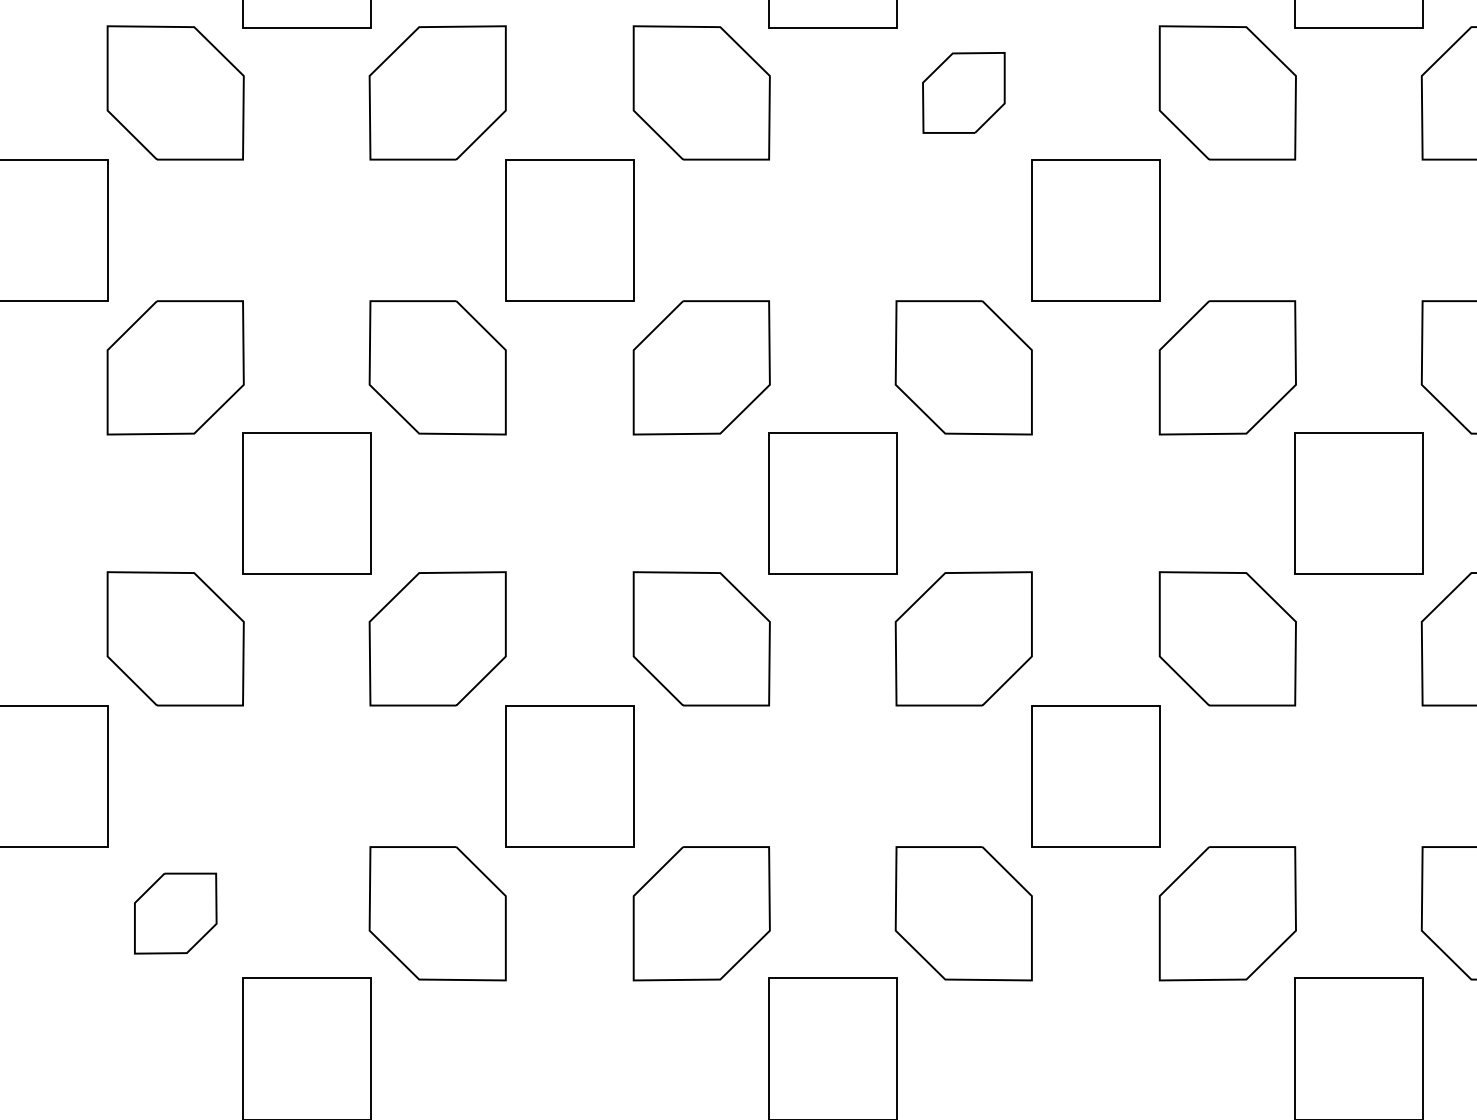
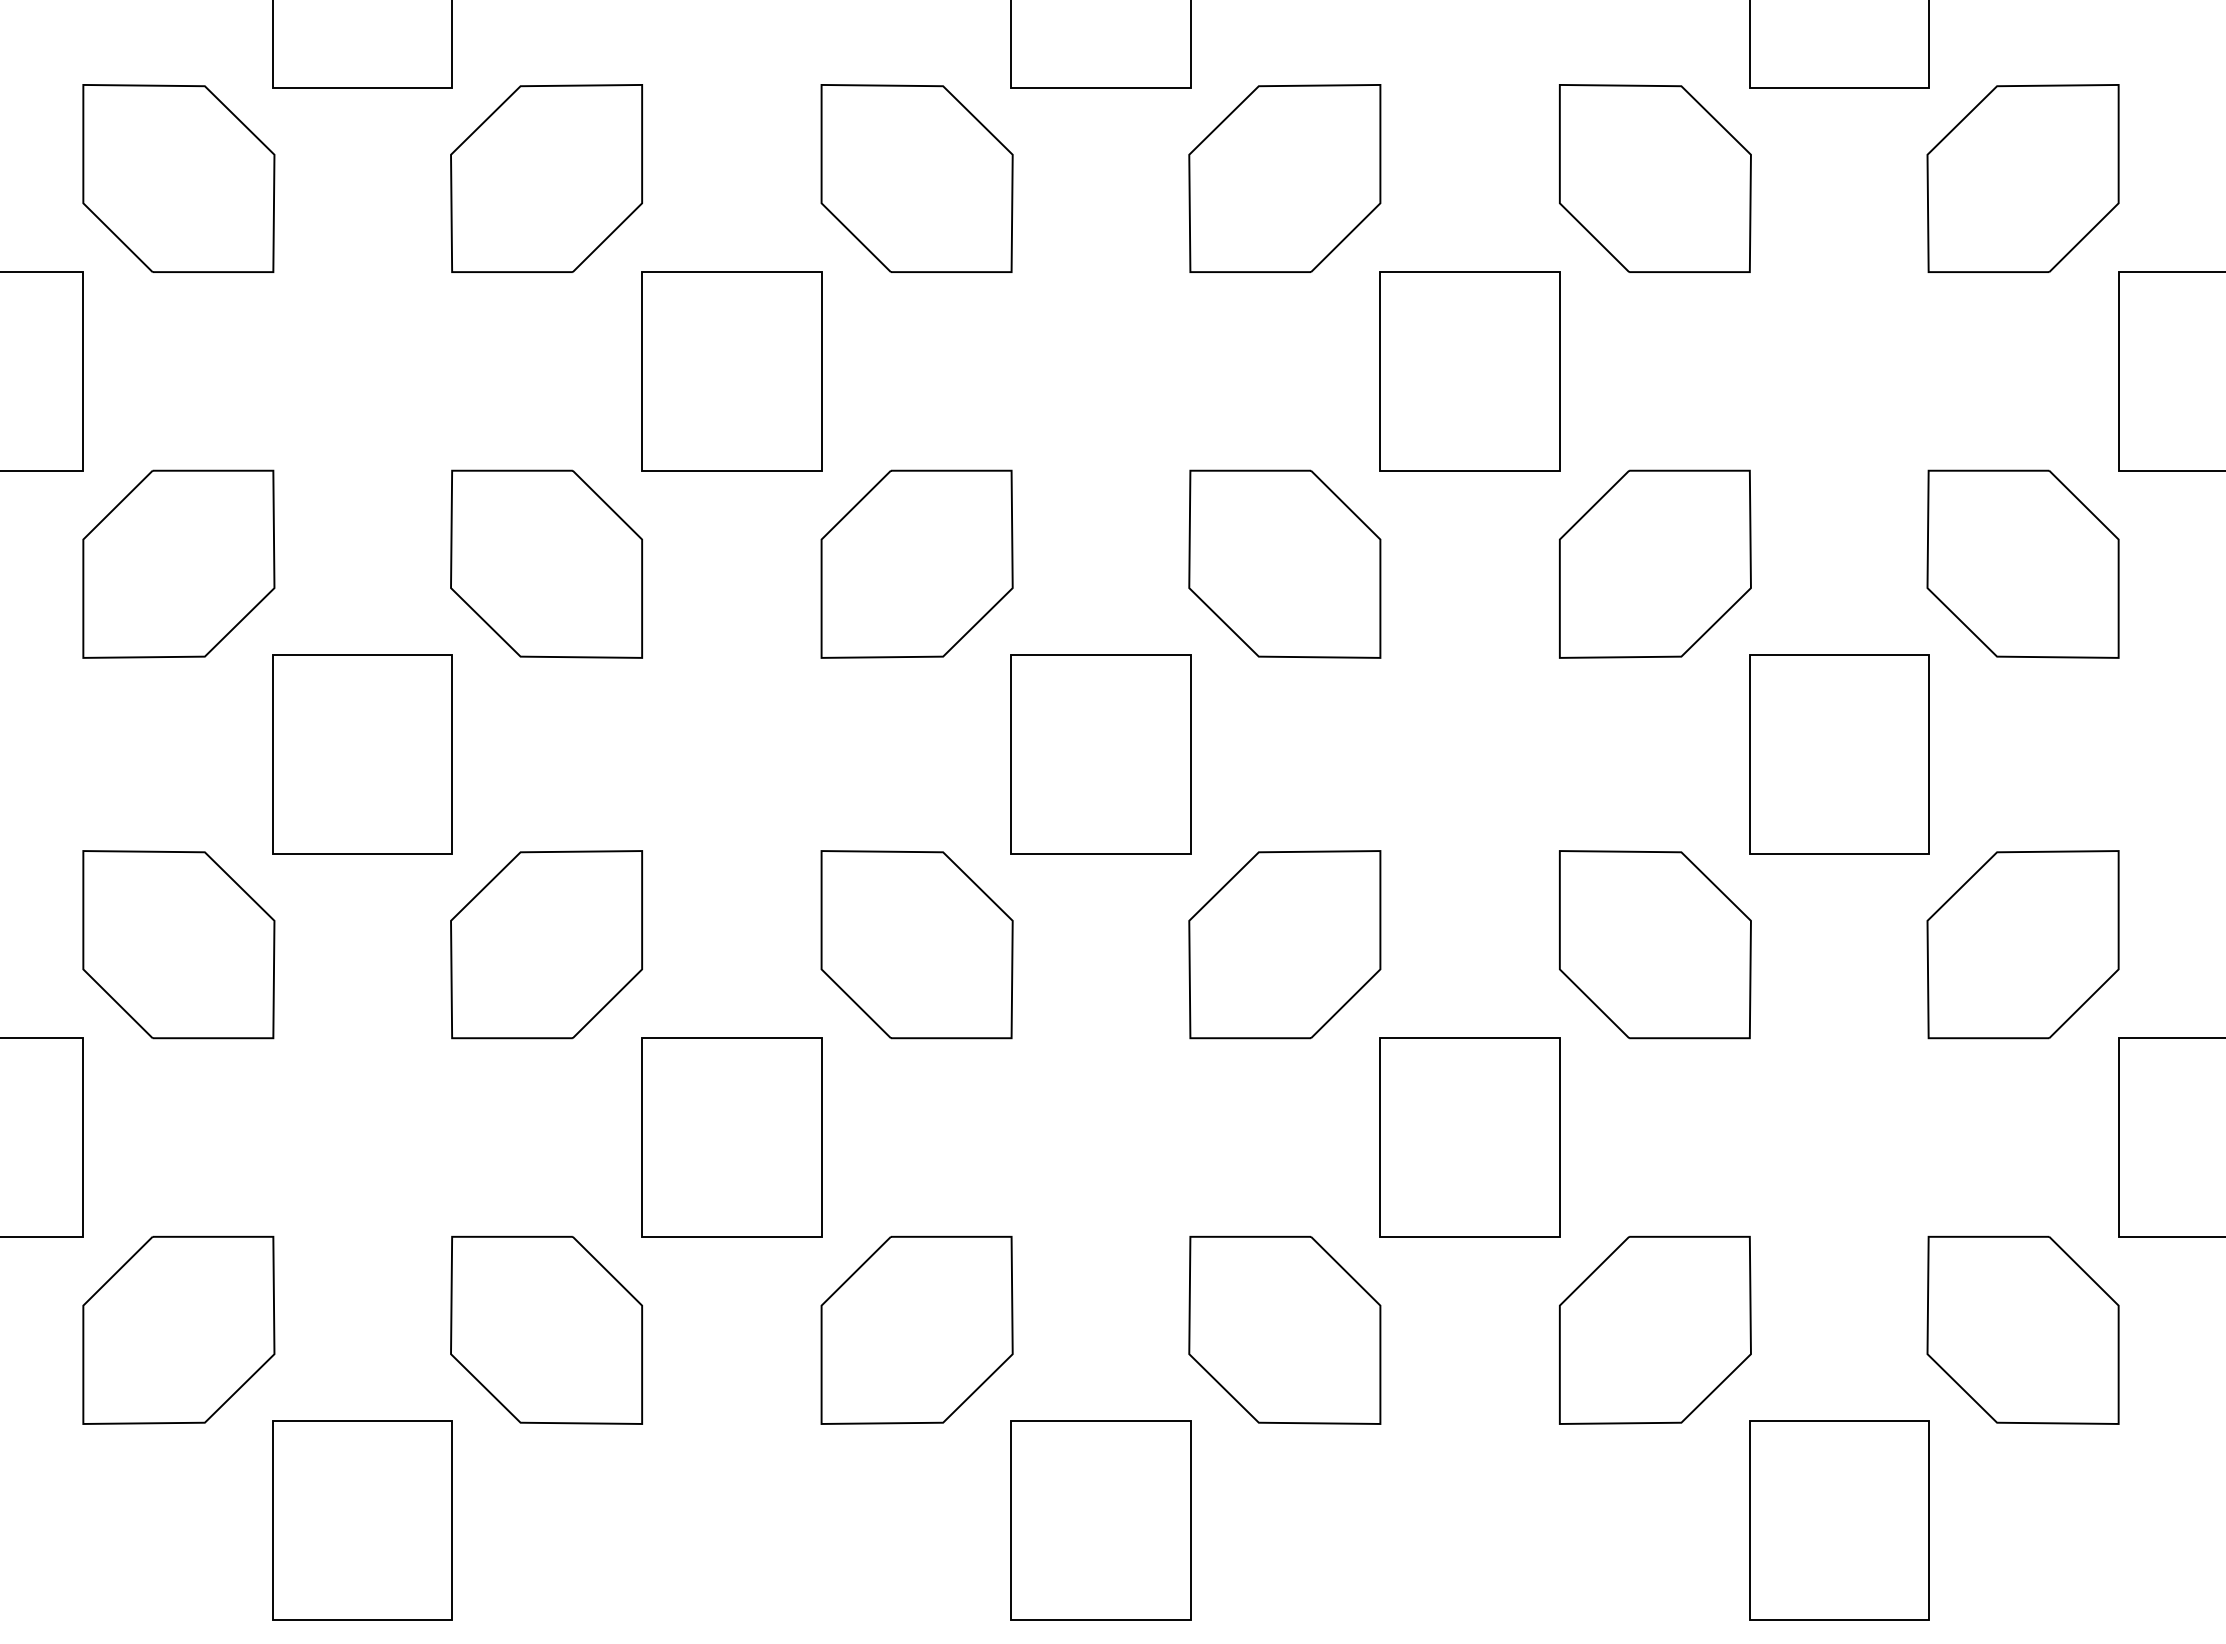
part: (963, 92) -> (1284, 178), size x1.67
part: (175, 913) -> (178, 1329), size x1.67

